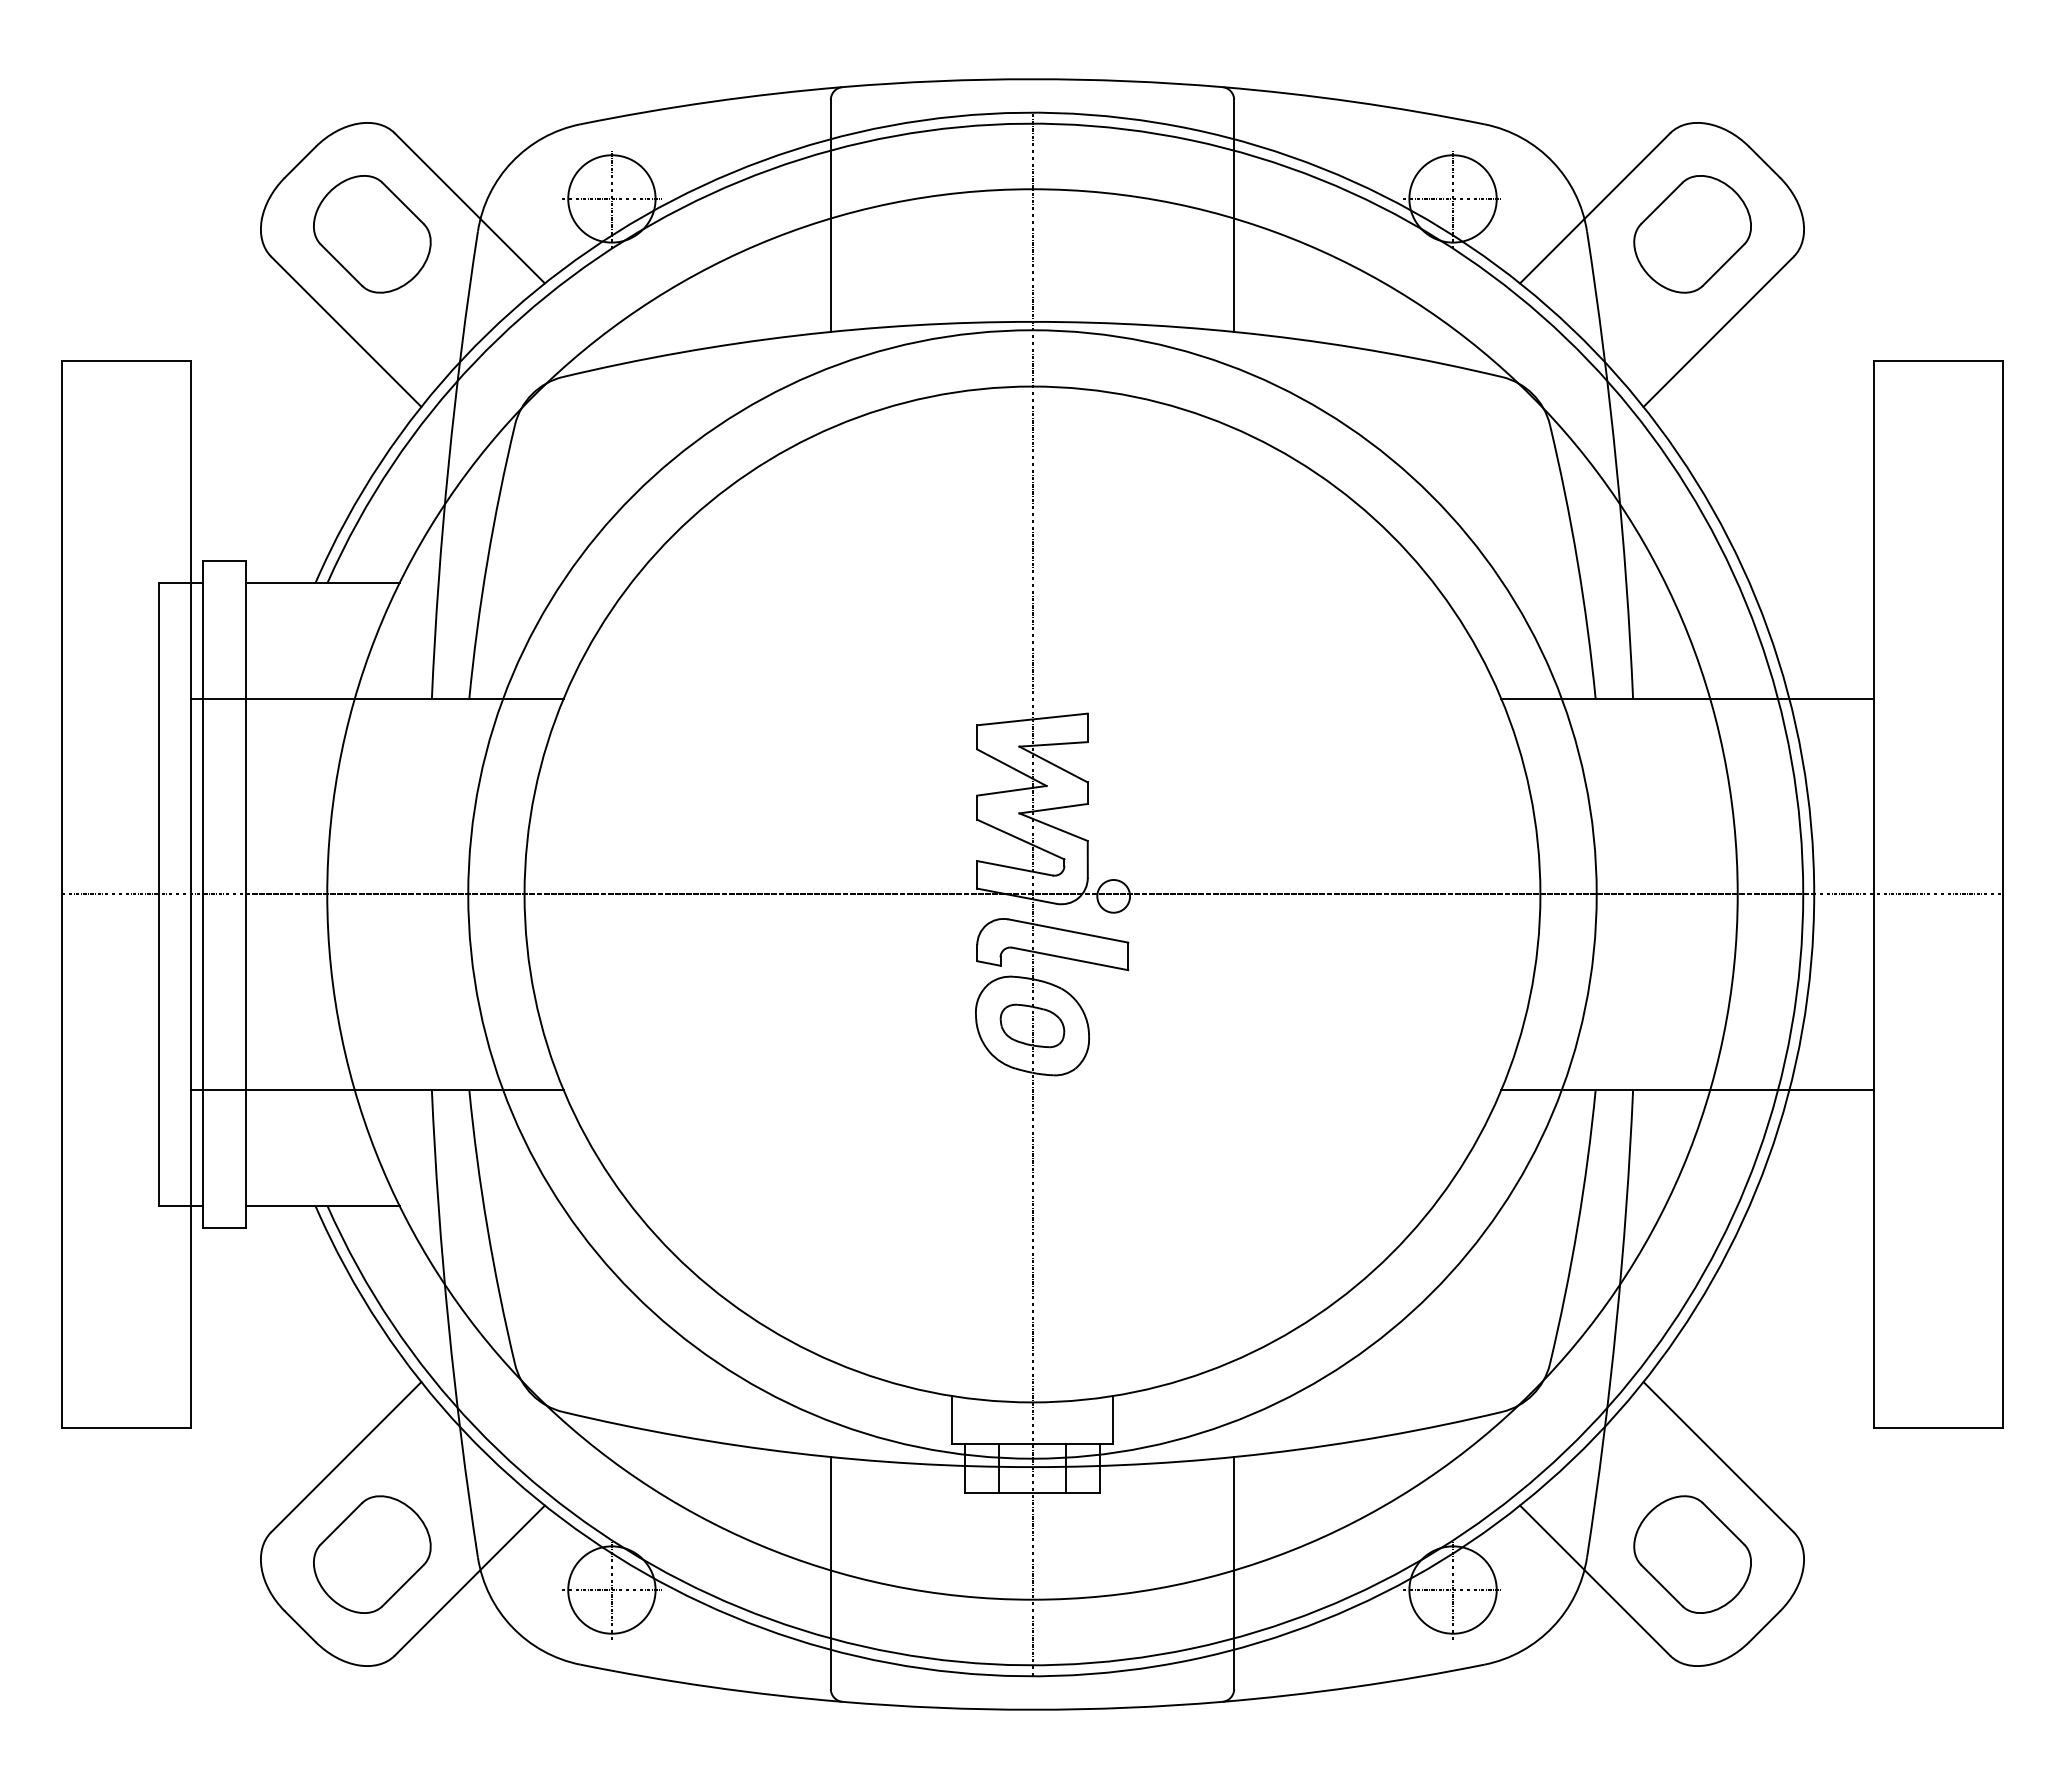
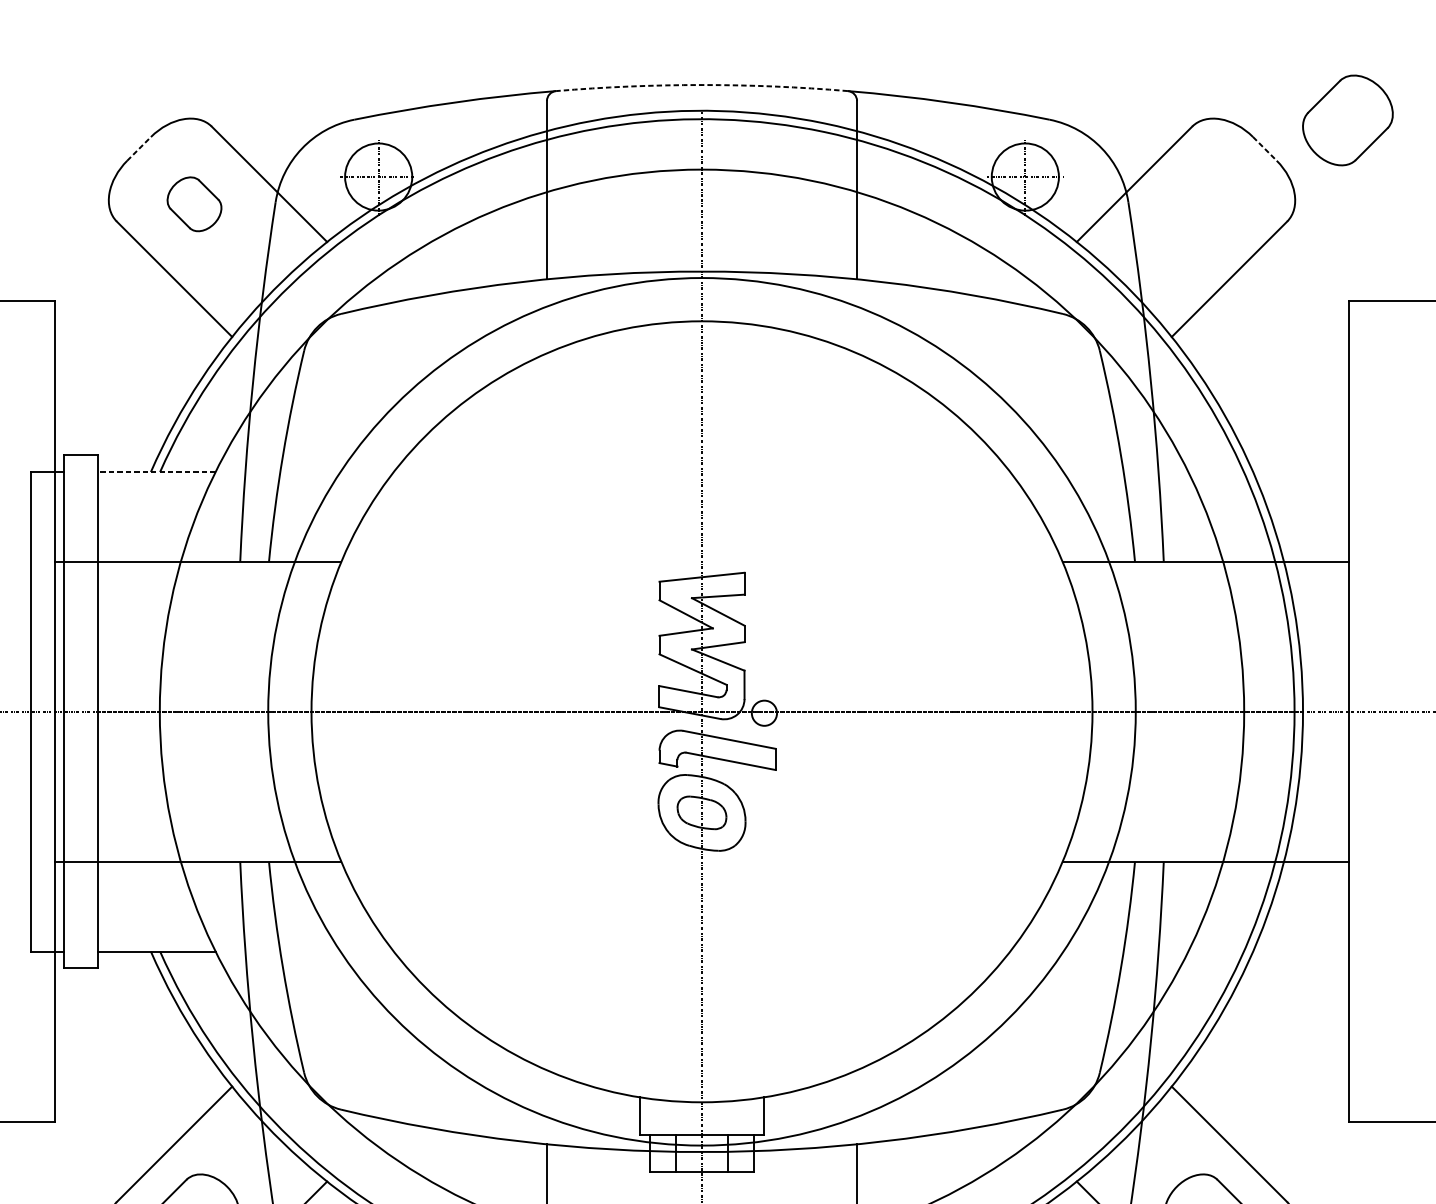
arc: (1032, 79) -> (702, 85), solid -> dashed
line: (300, 162) -> (139, 149), solid -> dashed
line: (1764, 162) -> (1264, 149), solid -> dashed
part: (372, 234) -> (194, 204), size x0.6
part: (1692, 234) -> (1347, 120), moved
line: (323, 582) -> (156, 471), solid -> dashed

